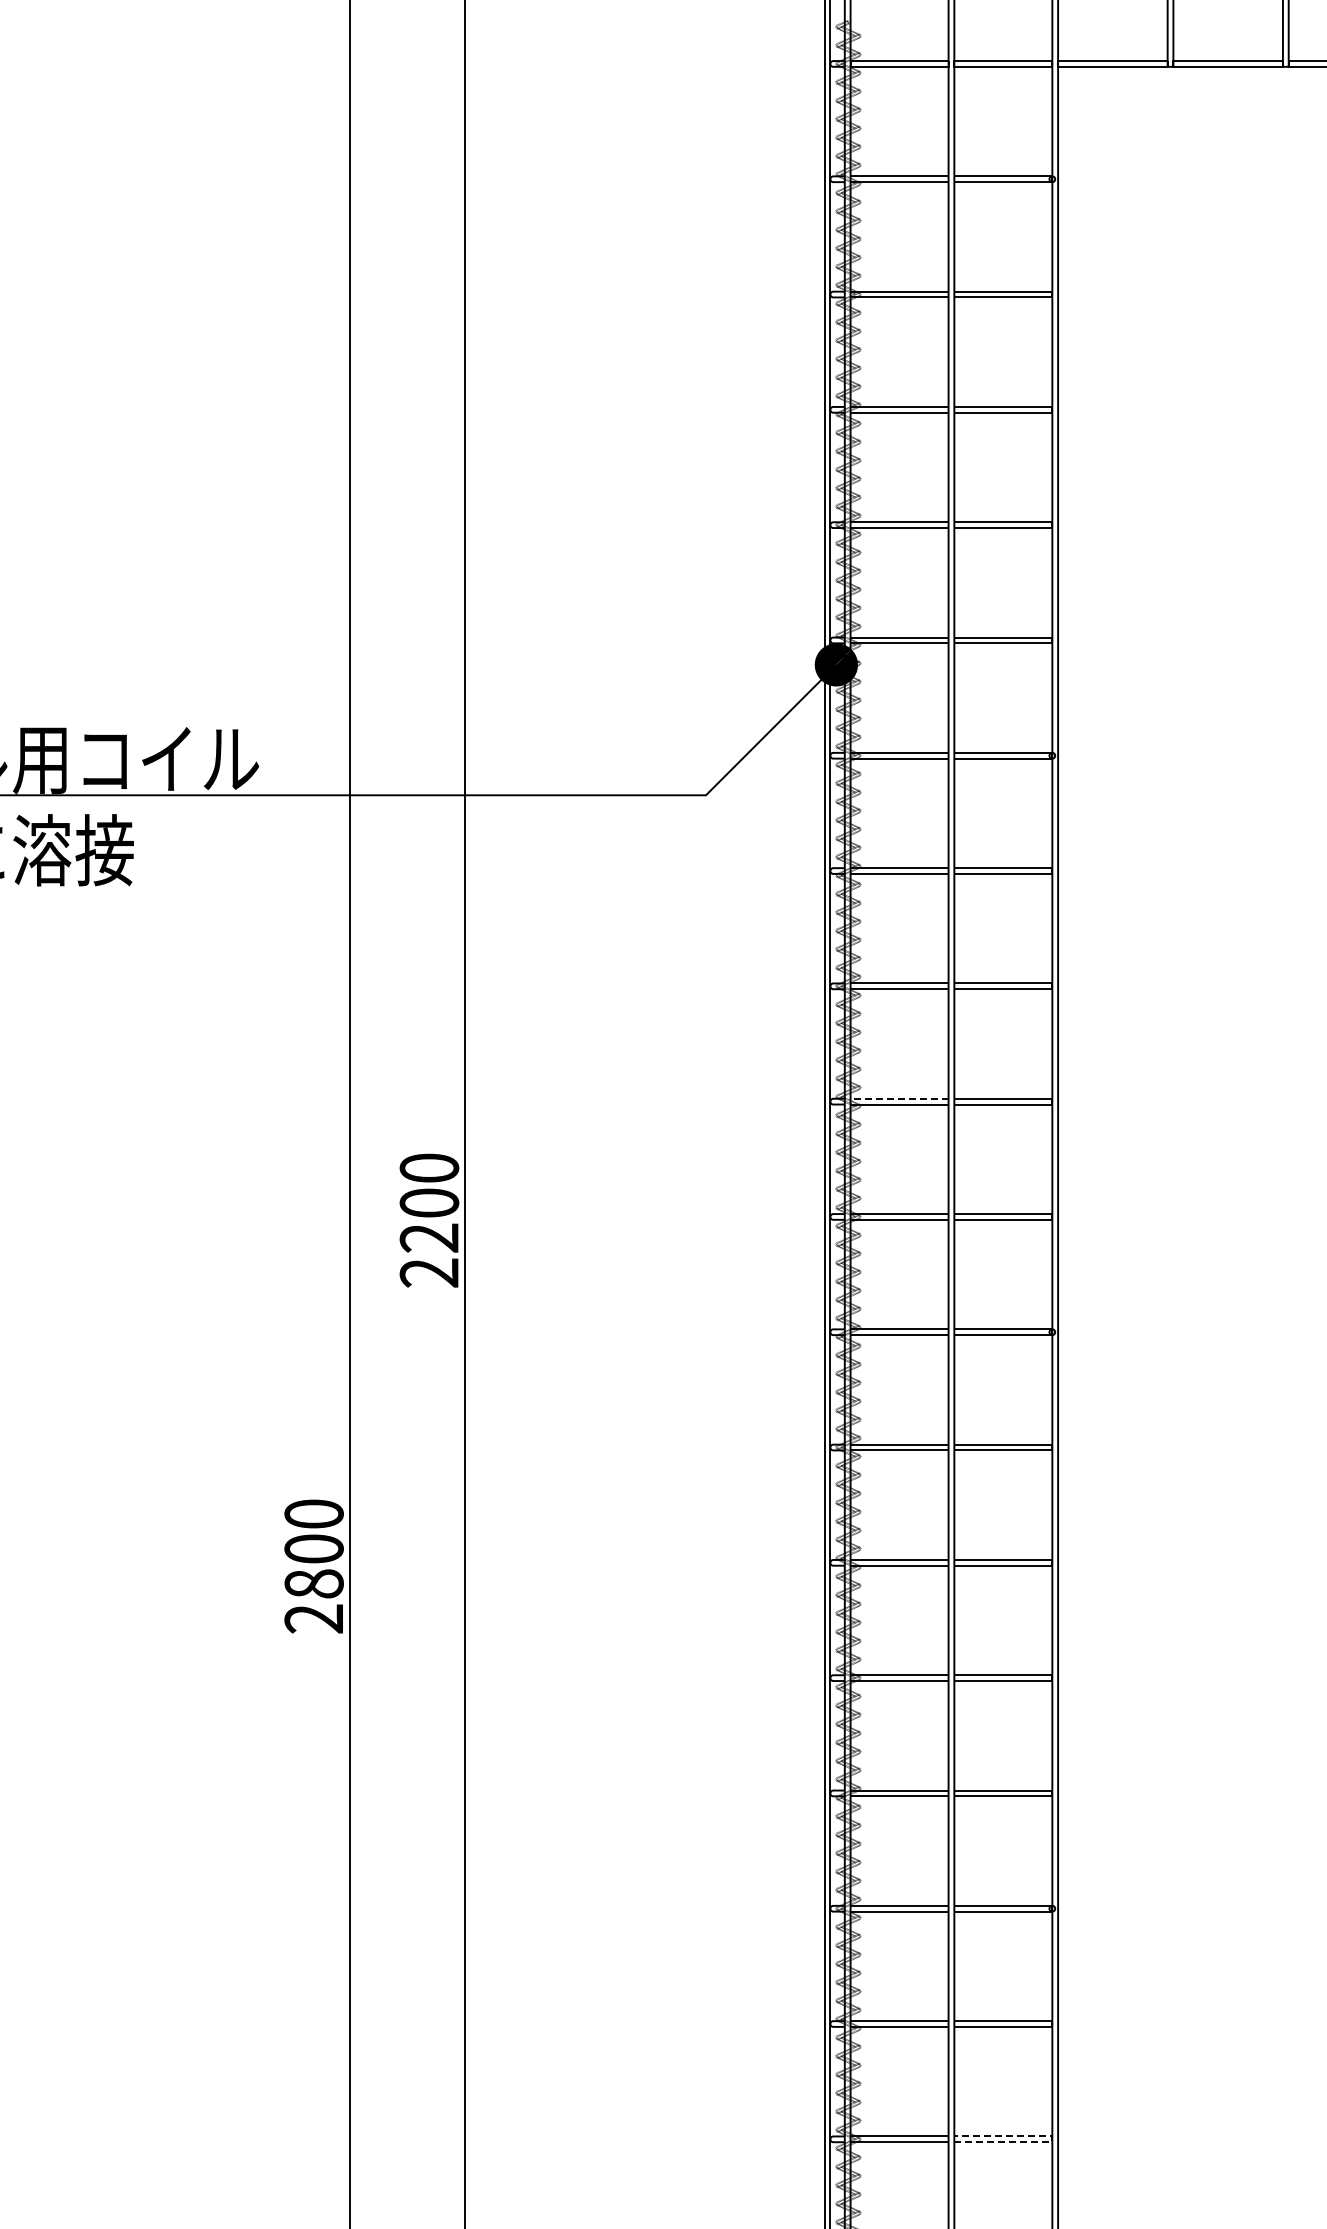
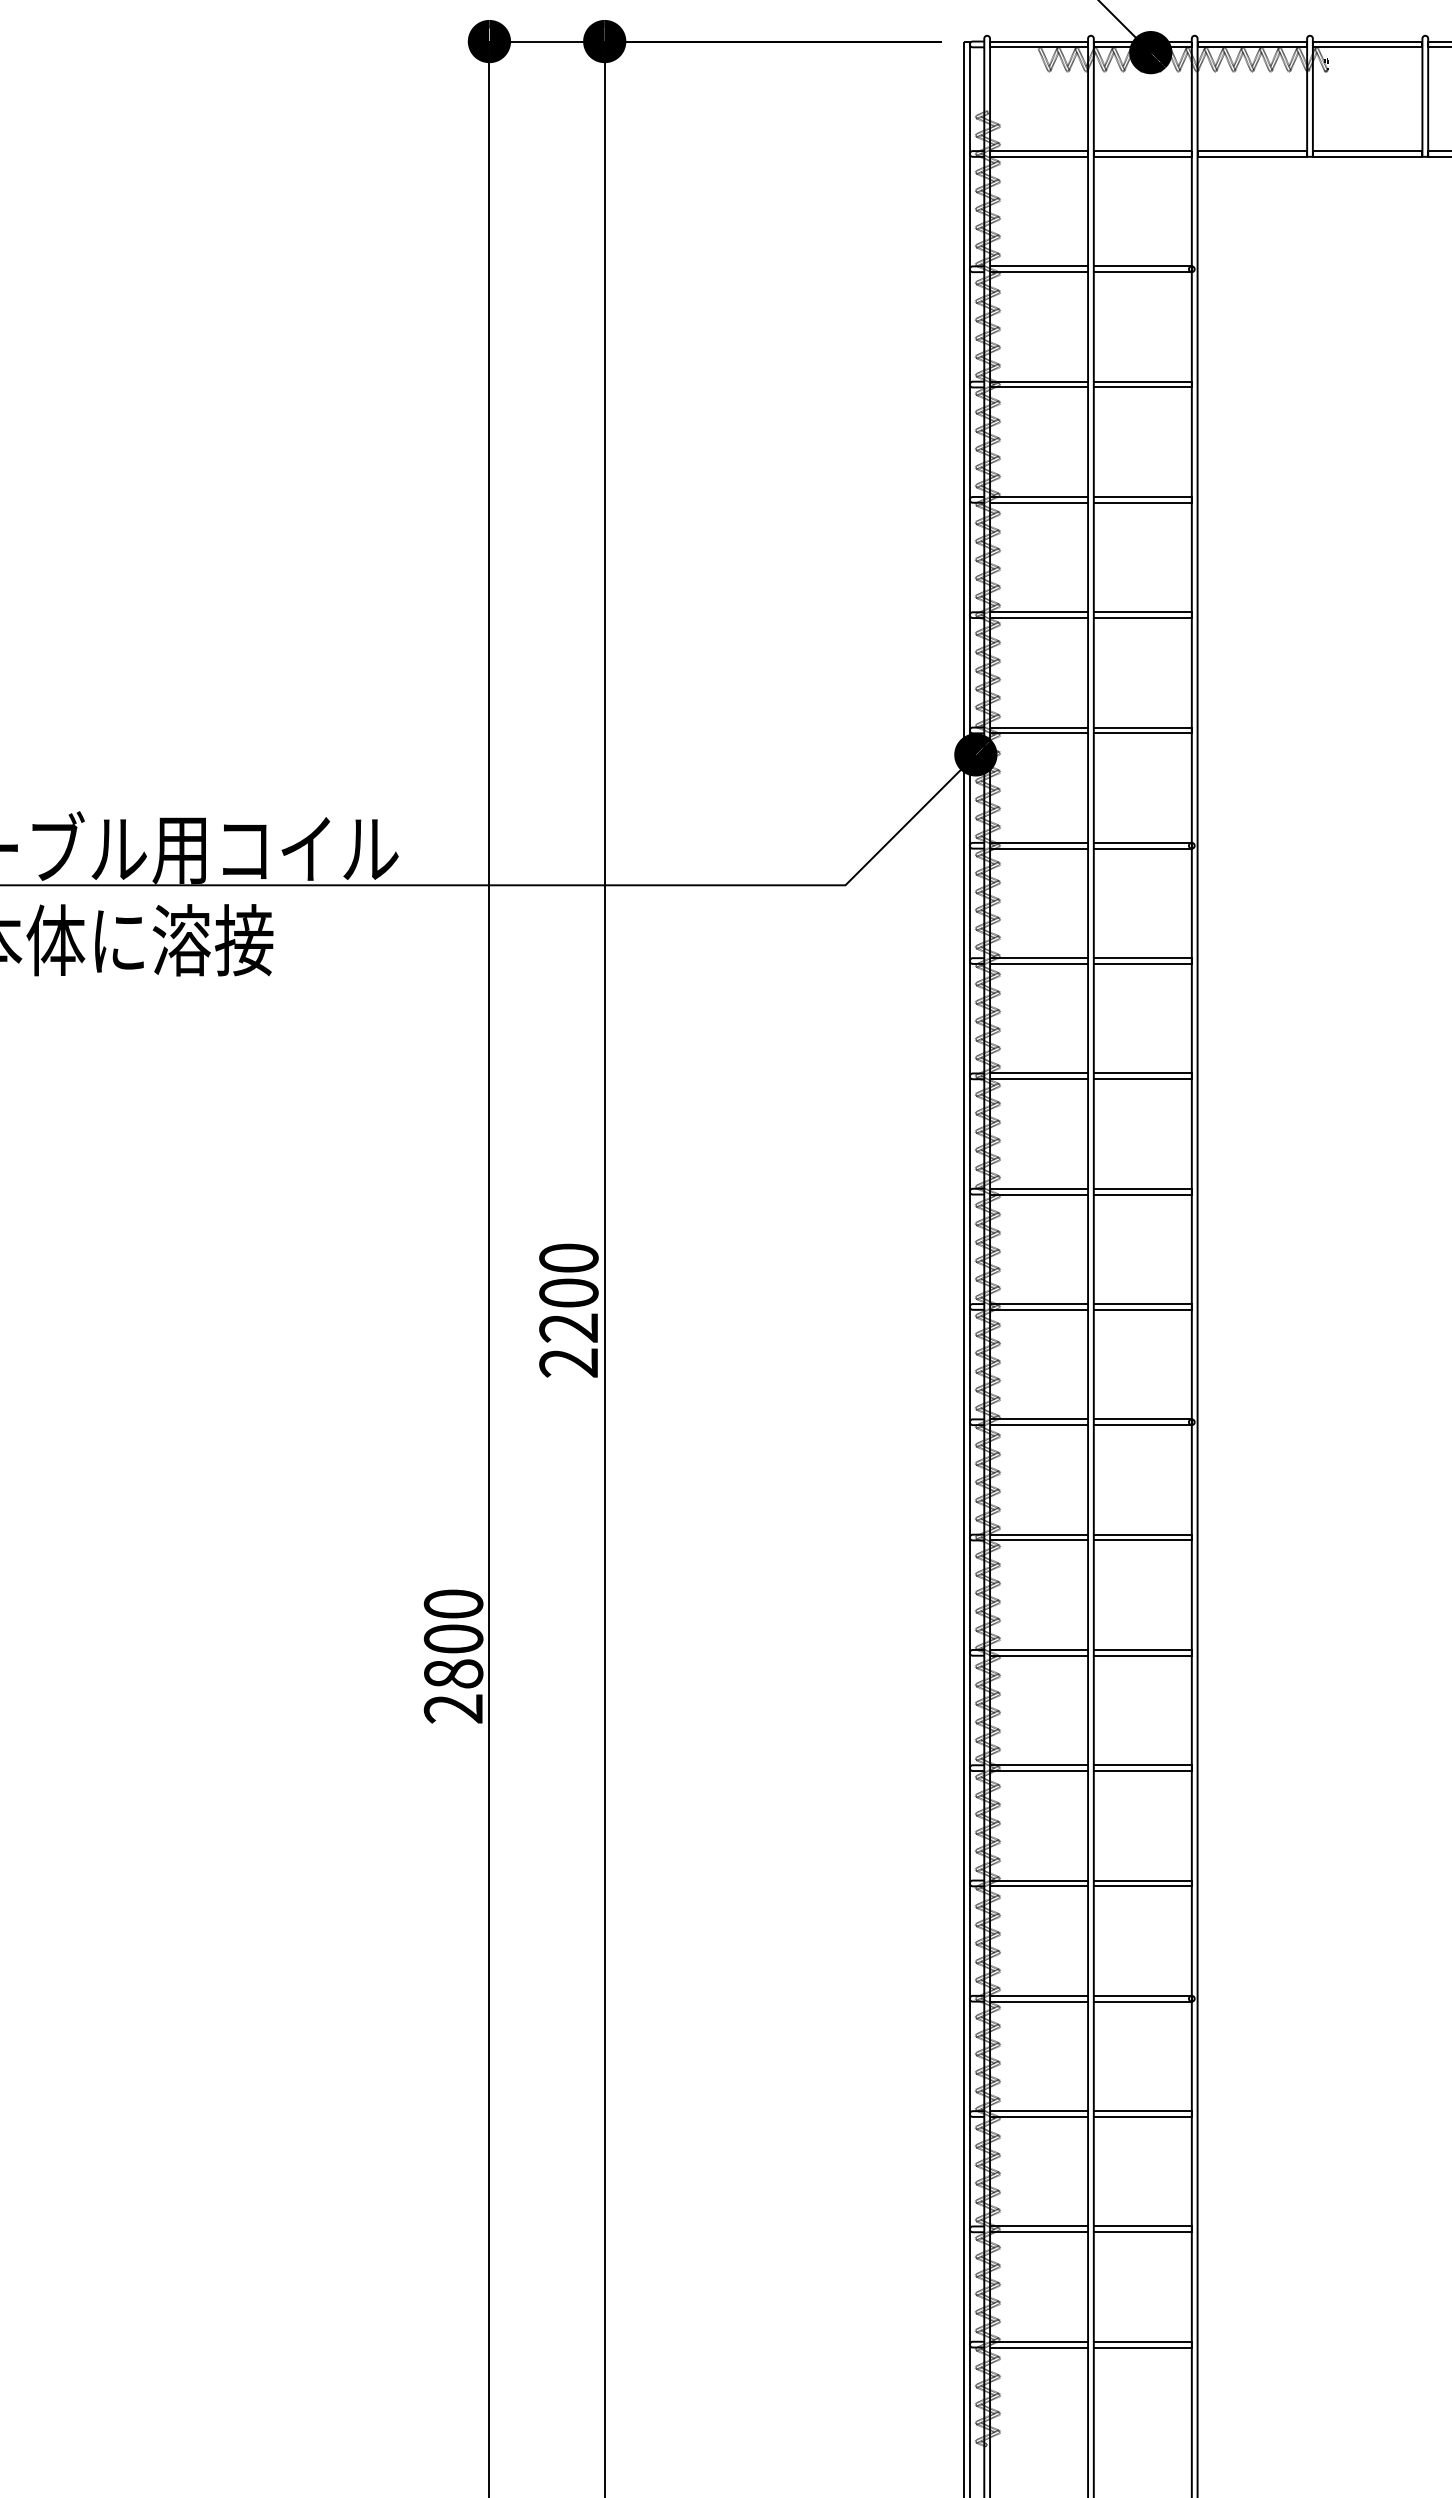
line: (899, 1098) -> (1038, 1188), dashed -> solid
line: (1052, 2139) -> (1191, 2229), dashed -> solid

